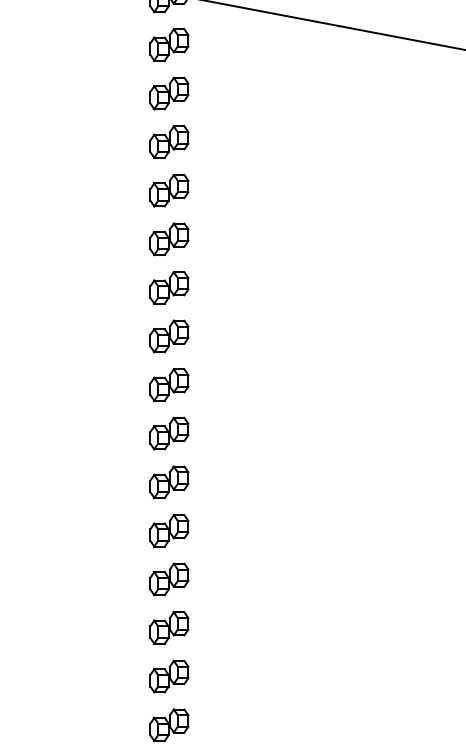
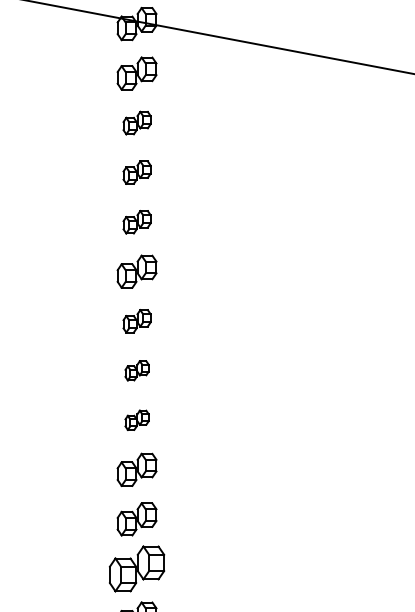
part: (169, 93) -> (137, 123), size x0.7
part: (169, 141) -> (137, 172), size x0.7
part: (169, 190) -> (137, 221), size x0.7
part: (169, 287) -> (137, 320), size x0.7
part: (169, 336) -> (137, 370), size x0.6
part: (169, 384) -> (137, 419), size x0.6
part: (169, 530) -> (137, 568), size x1.4

